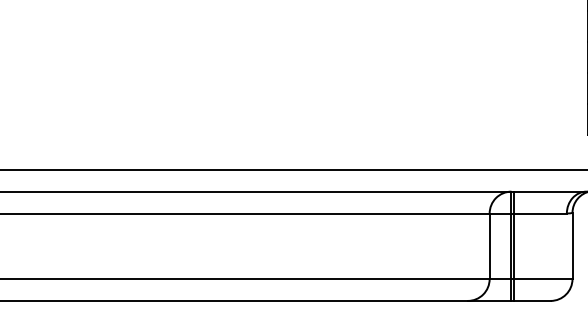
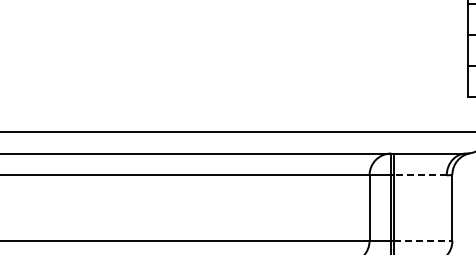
line: (540, 213) -> (420, 175), solid -> dashed
line: (543, 279) -> (423, 241), solid -> dashed

